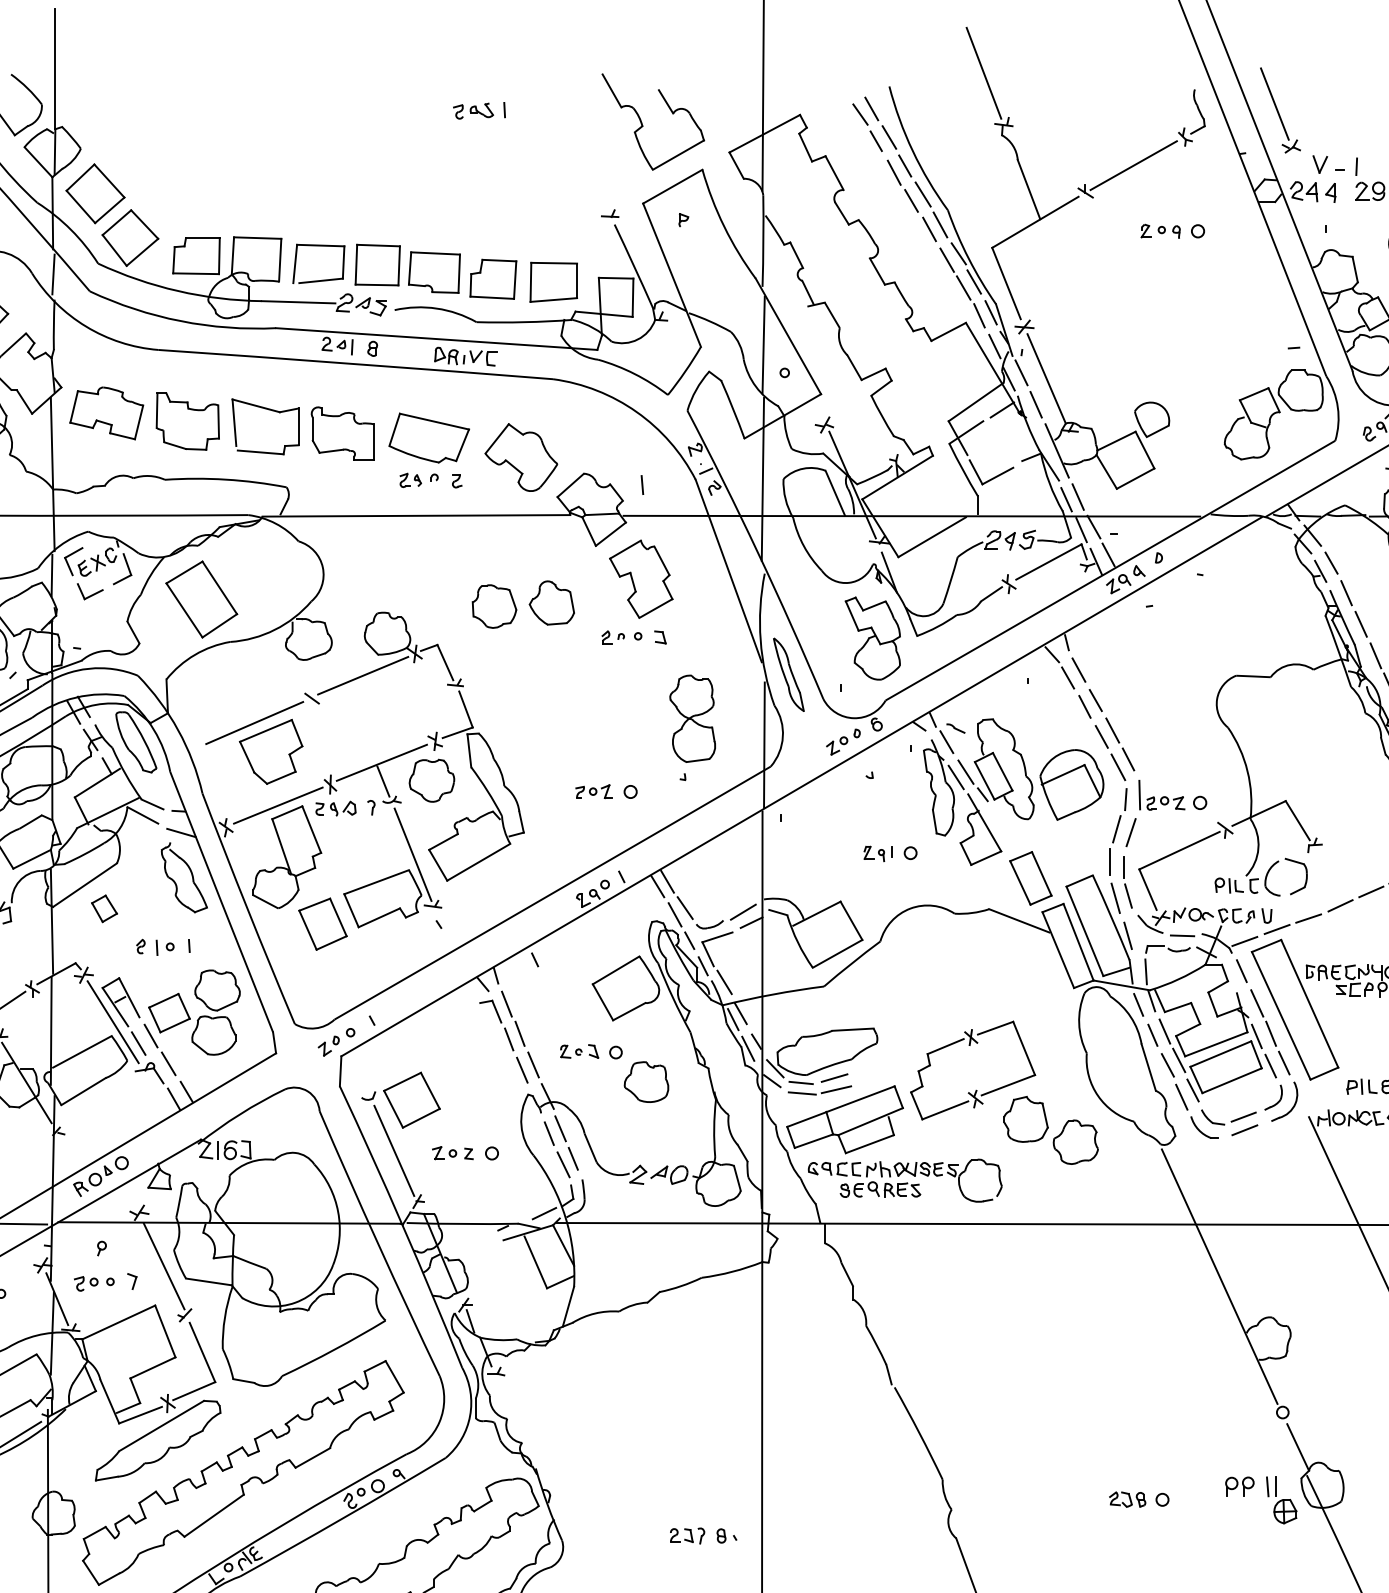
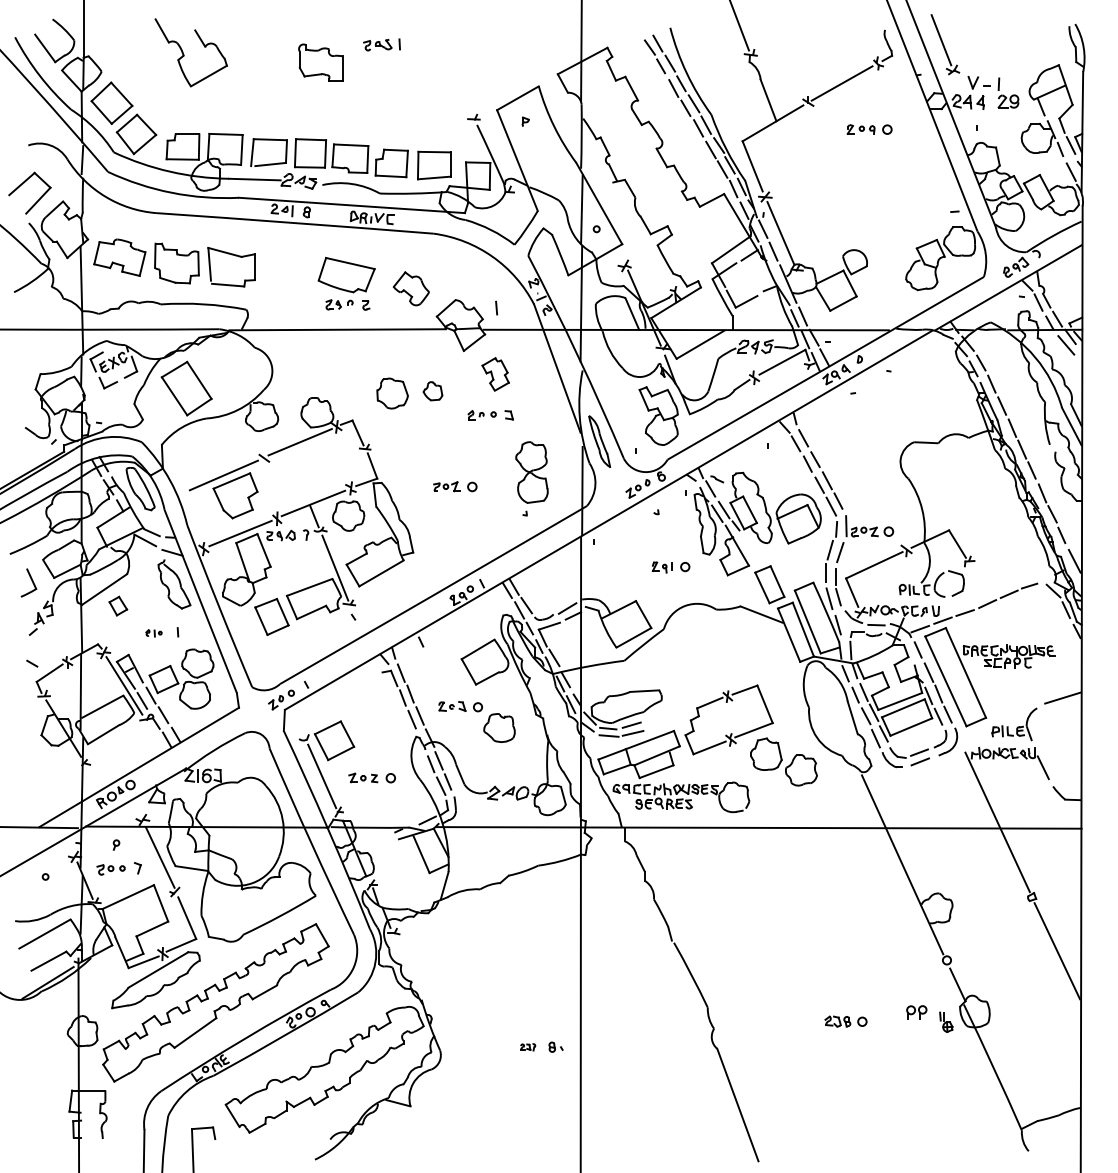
part: (643, 124) -> (184, 54), moved
part: (342, 432) -> (320, 62), moved
part: (521, 457) -> (411, 288), size x0.7
part: (640, 579) -> (495, 374), size x0.6
part: (551, 603) -> (432, 391), size x0.6
part: (606, 791) -> (455, 486), moved
part: (154, 947) -> (153, 633), size x0.6
part: (1282, 1500) -> (946, 1022), size x0.6
part: (686, 1536) -> (527, 1047), size x0.6

